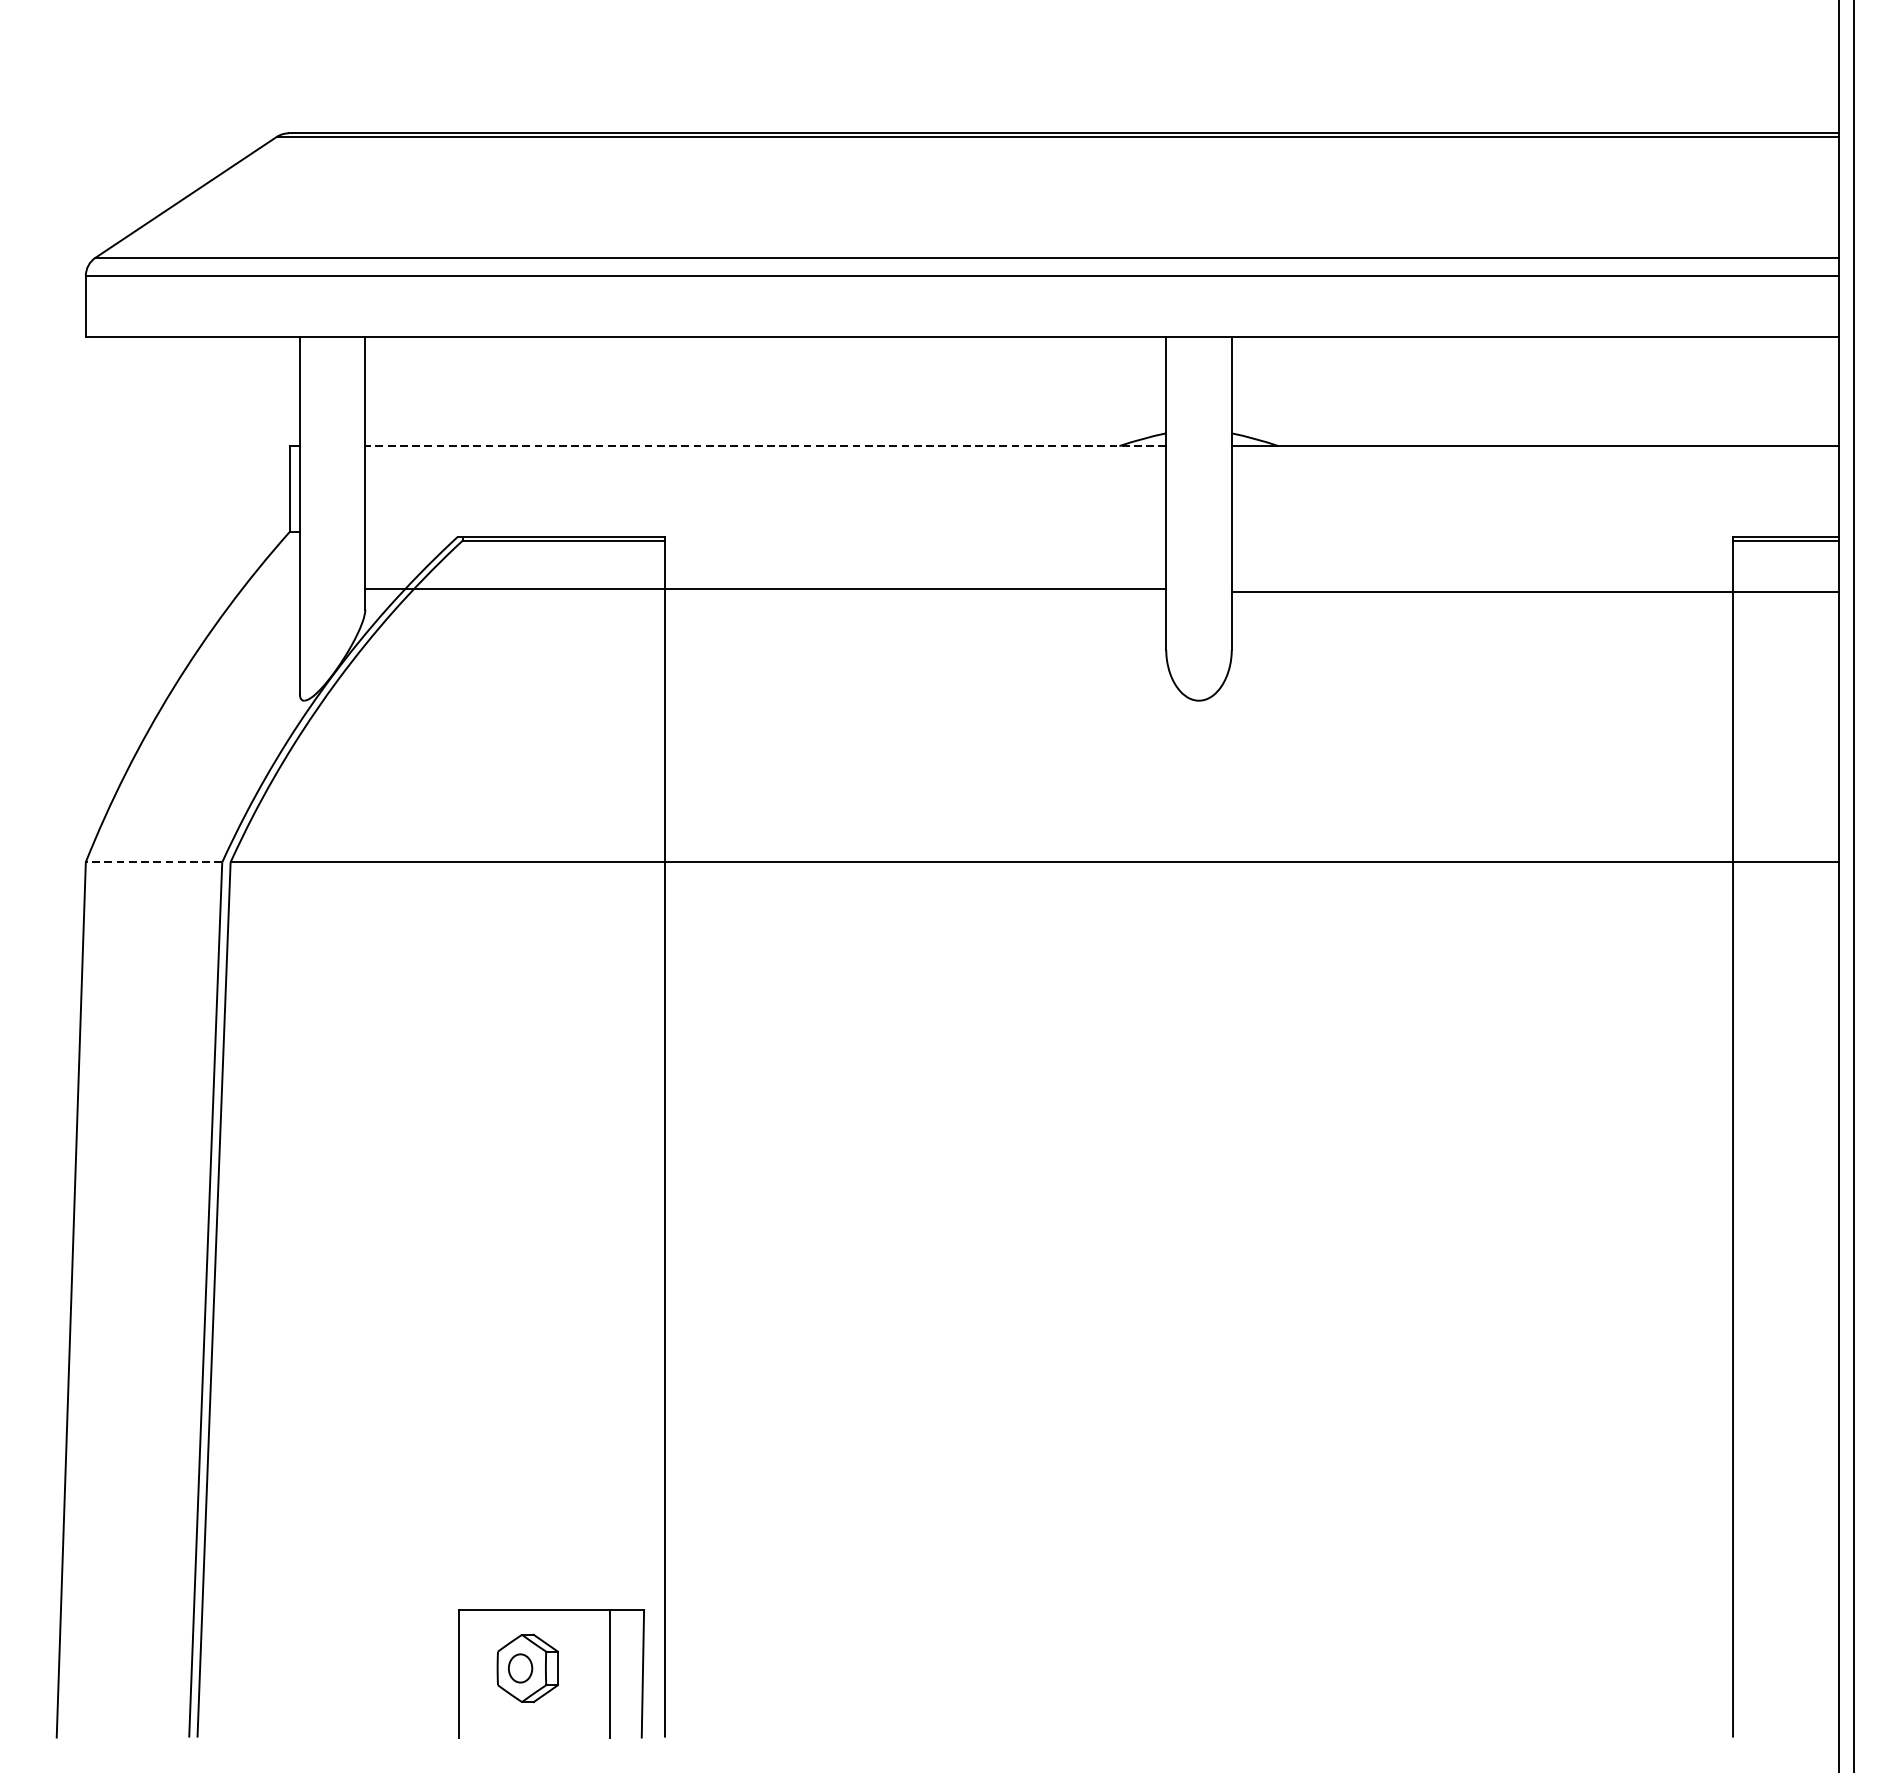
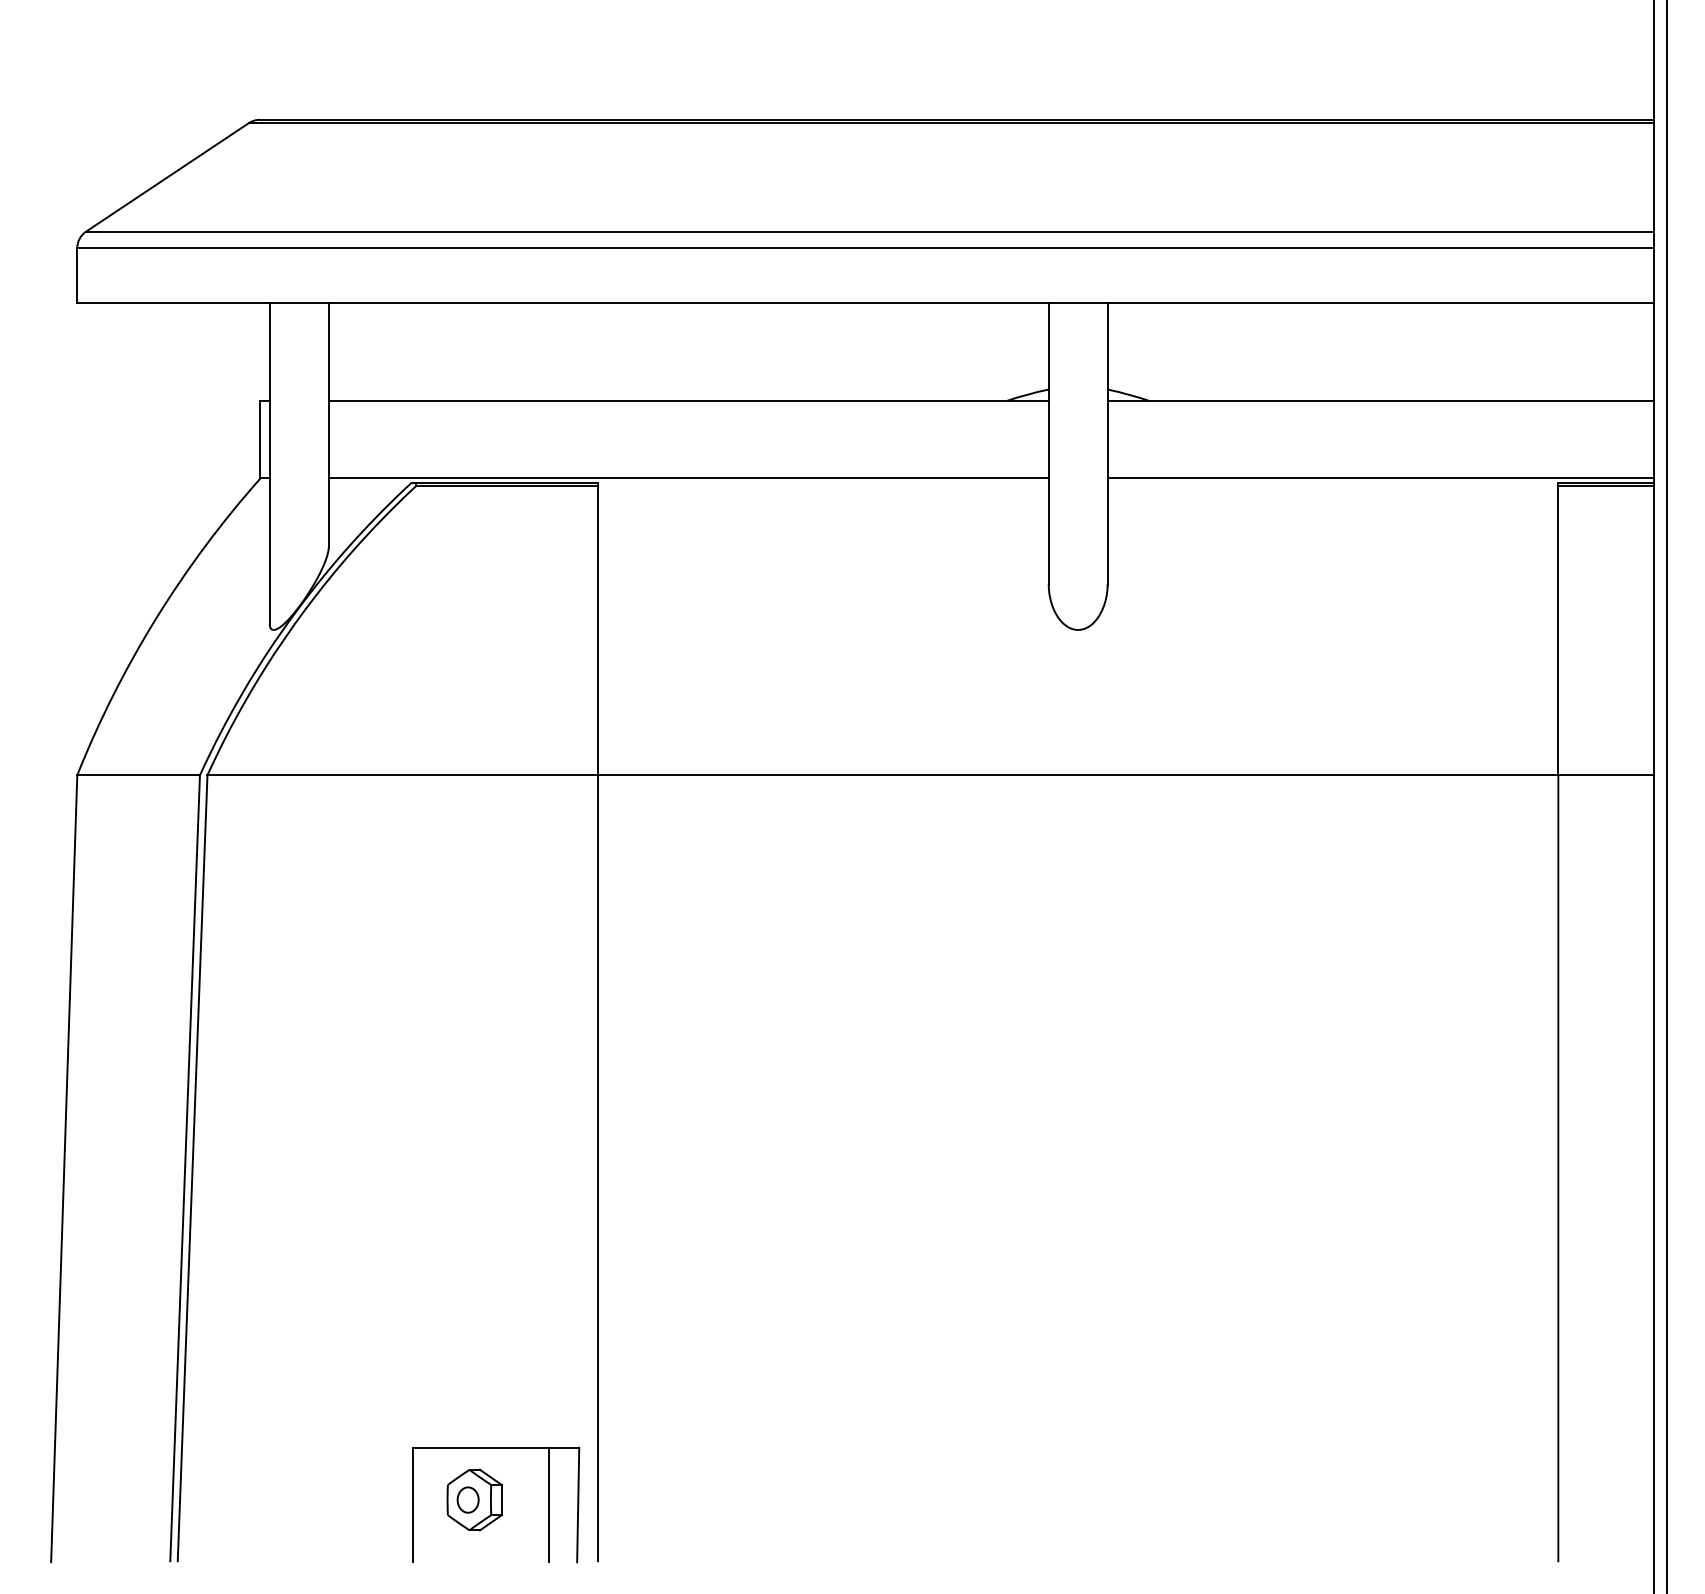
line: (765, 446) -> (688, 401), dashed -> solid
line: (765, 588) -> (688, 478), moved
line: (1535, 592) -> (1380, 478), moved
line: (153, 862) -> (138, 775), dashed -> solid

